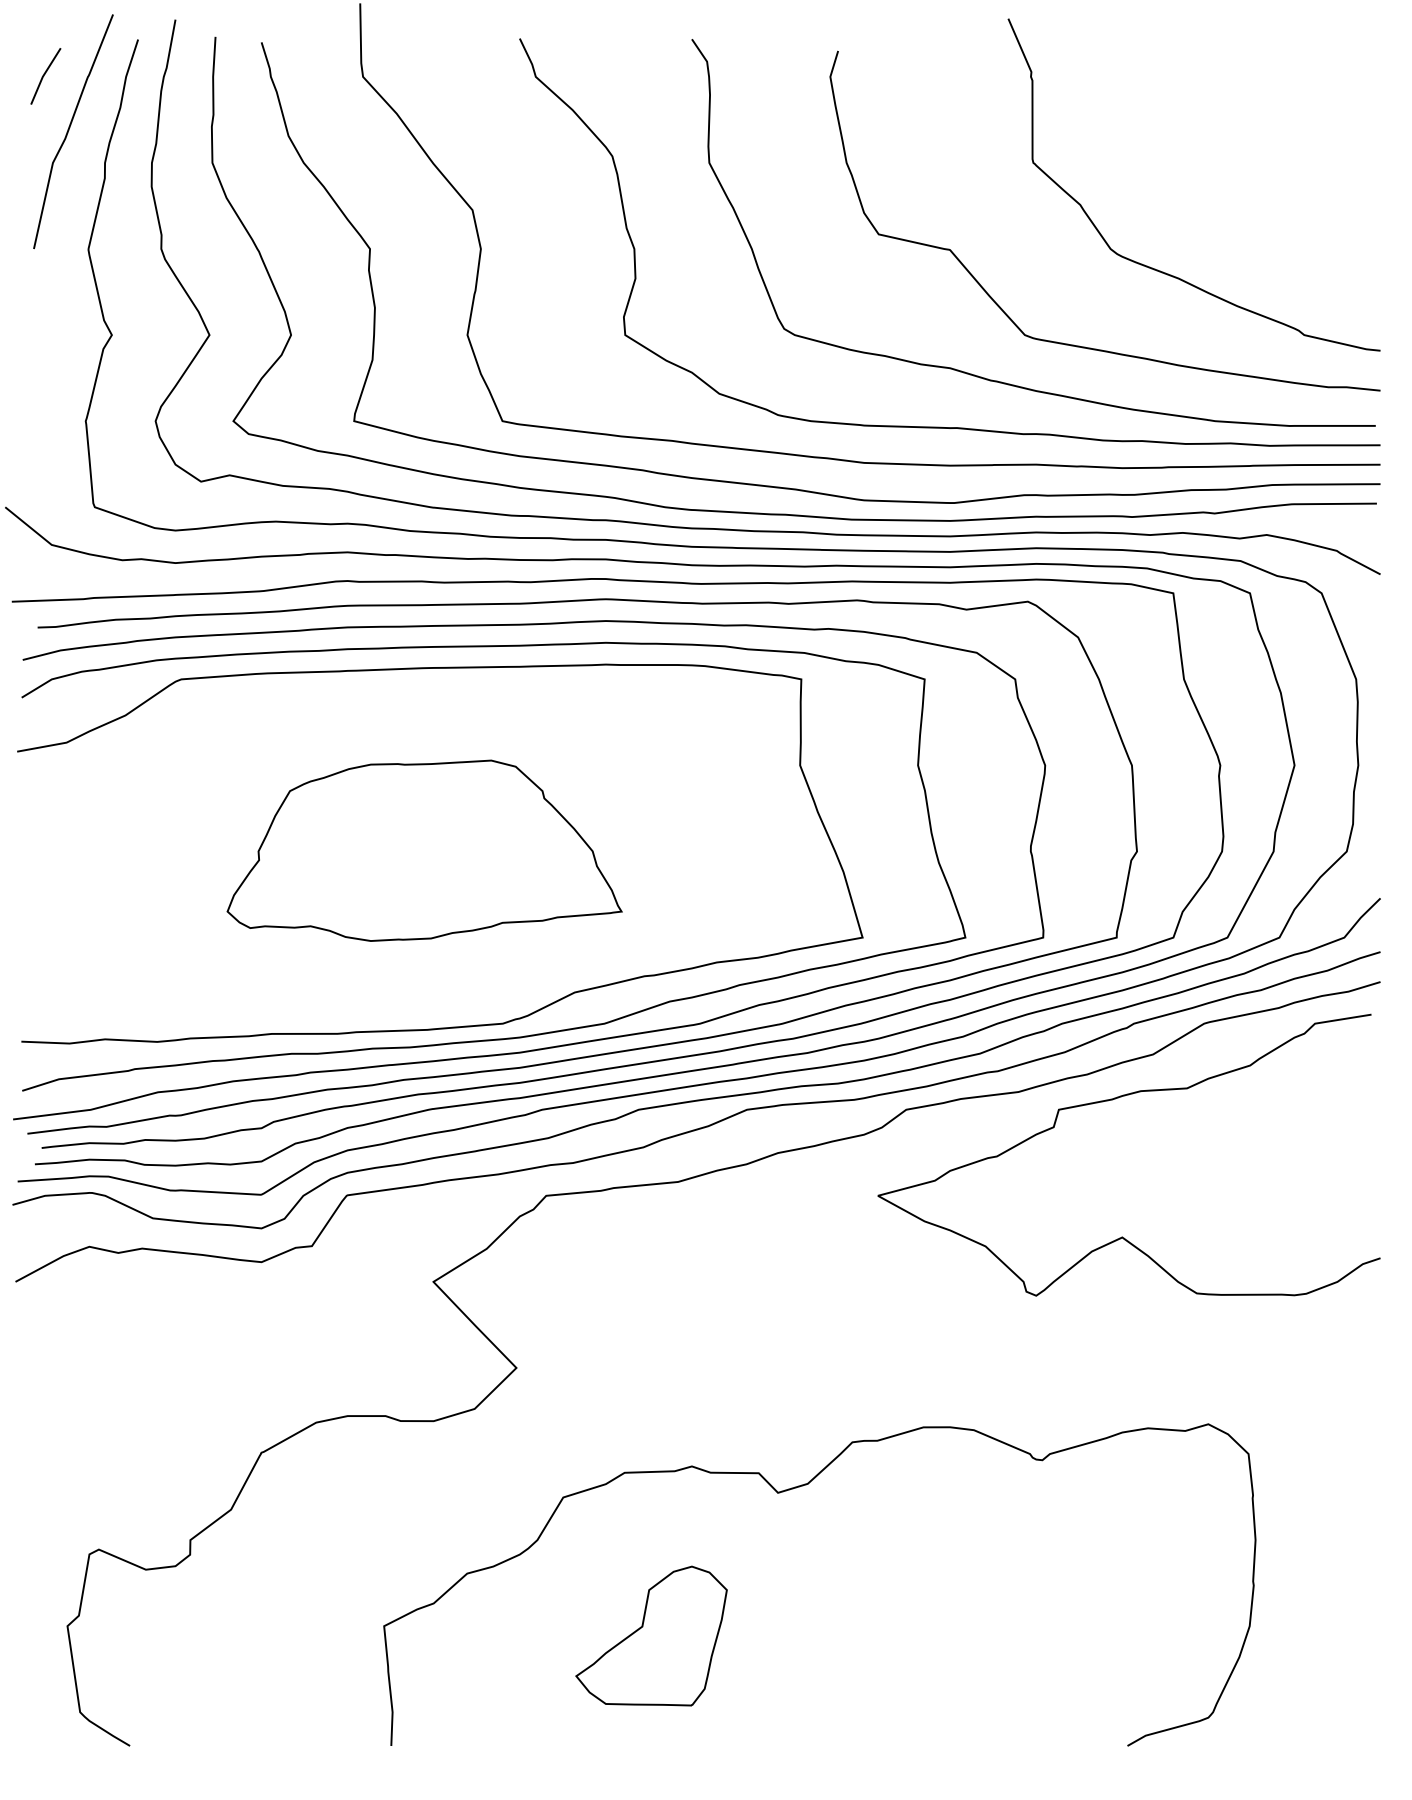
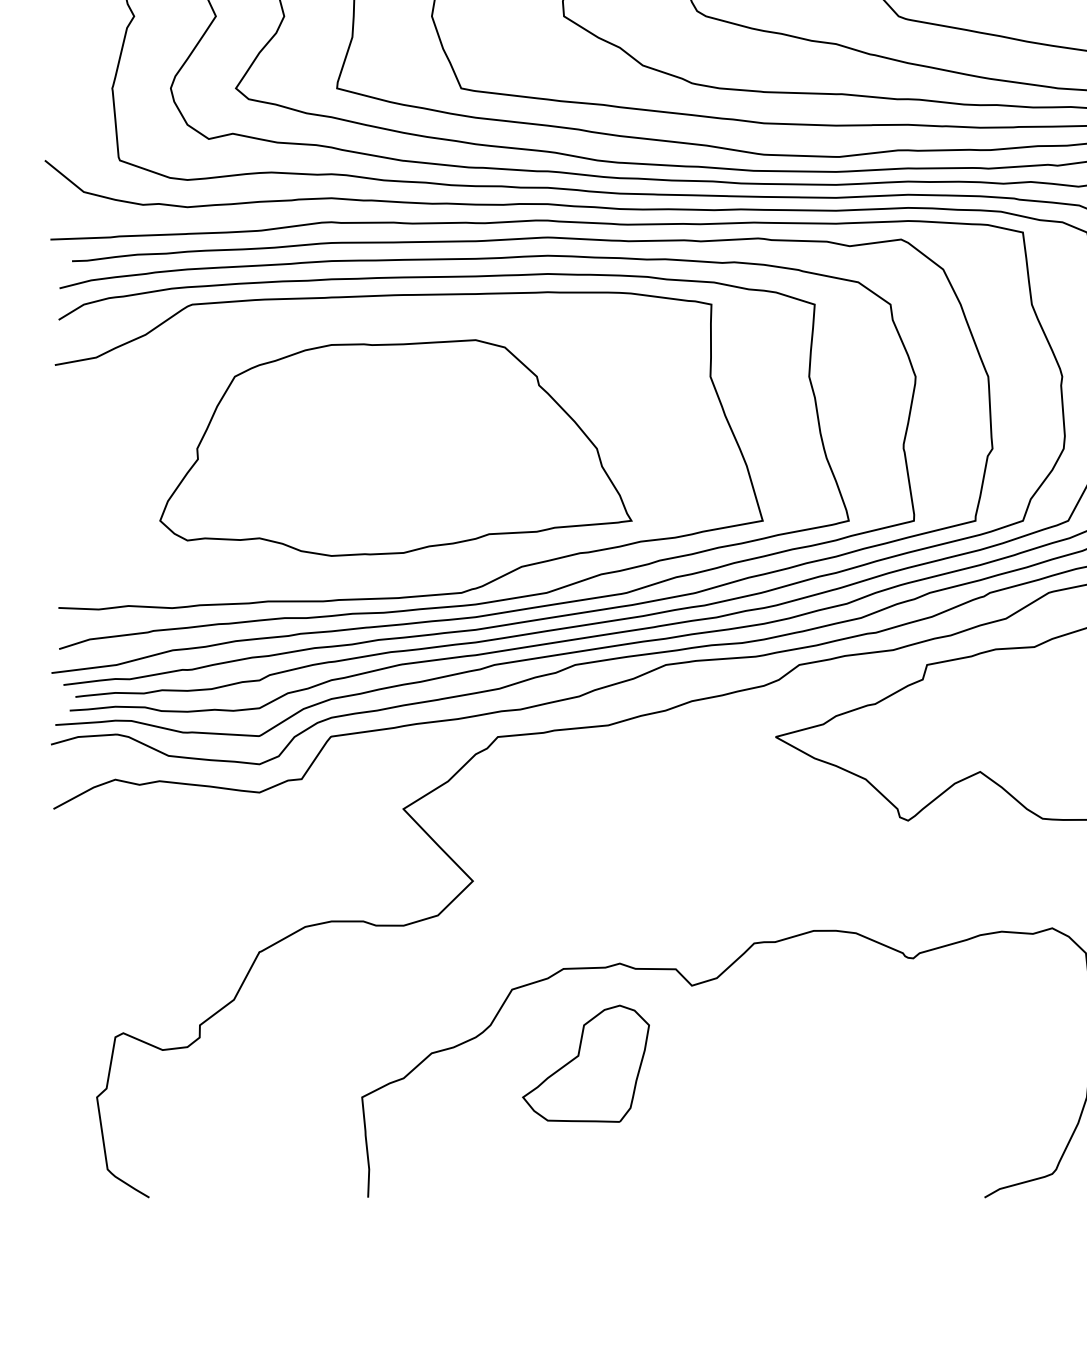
part: (424, 850) -> (395, 447), size x1.43
part: (651, 1635) -> (586, 1063), moved

